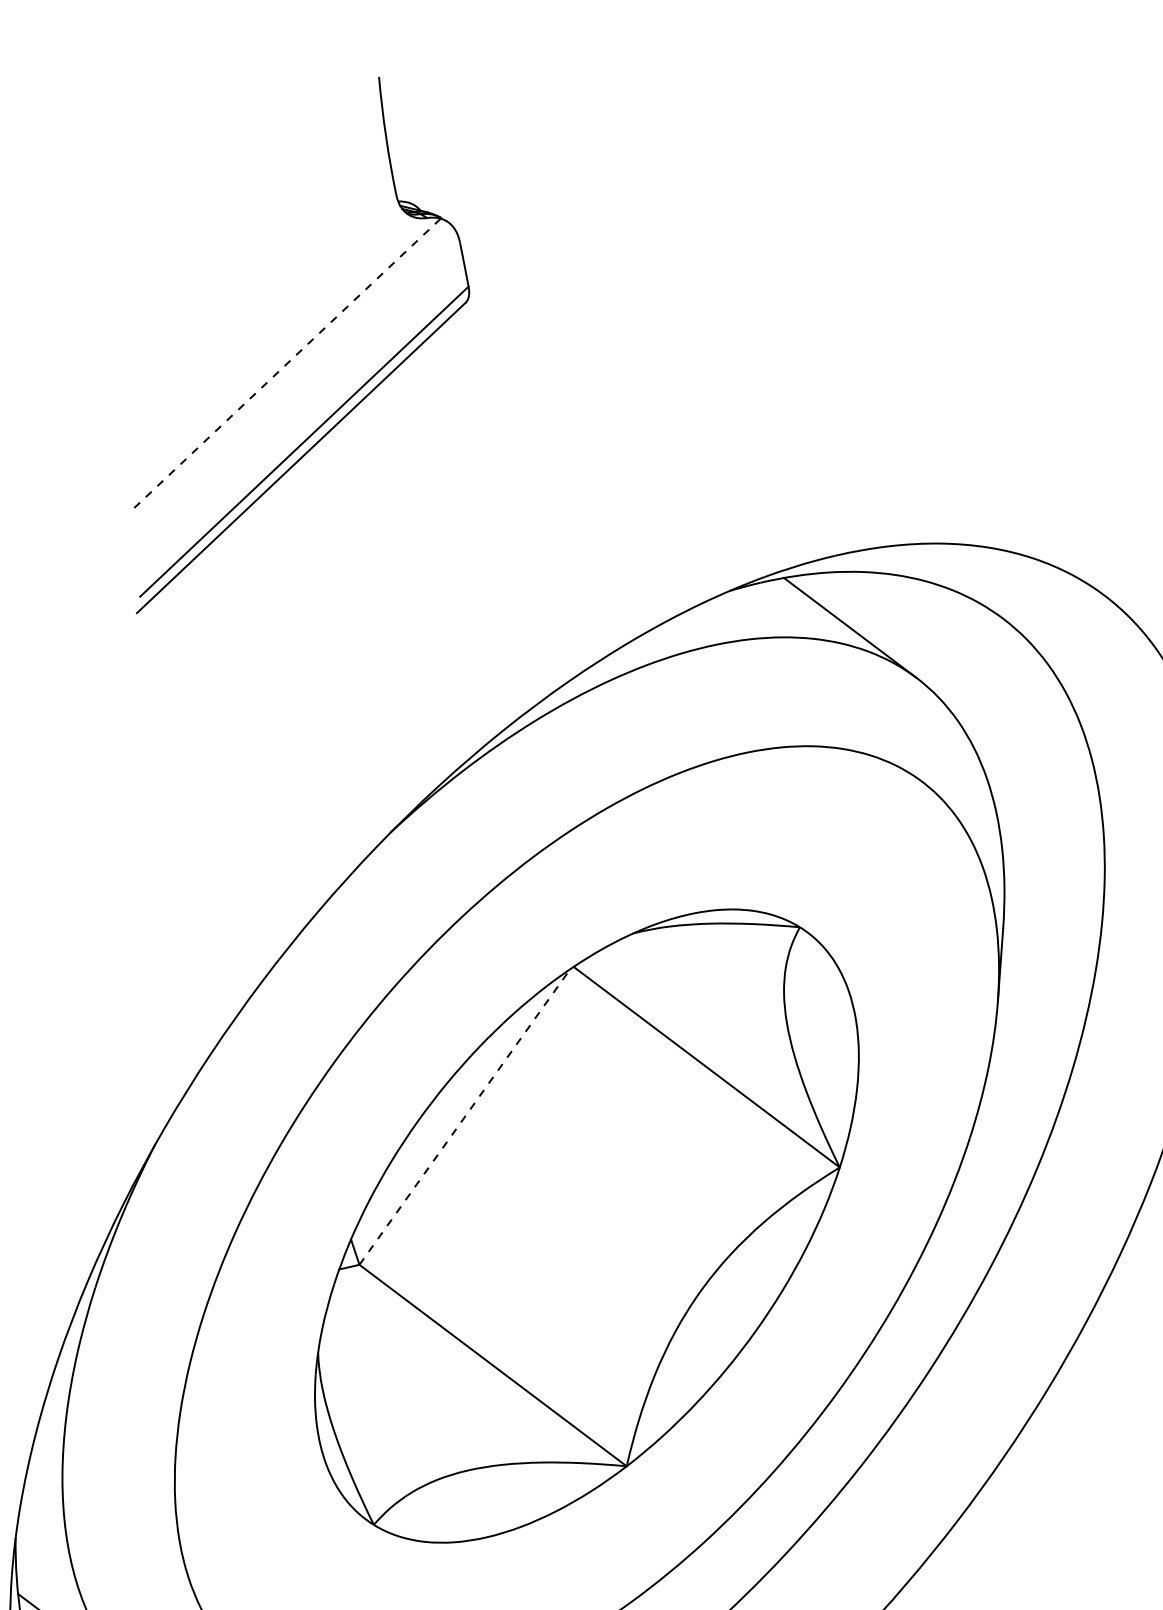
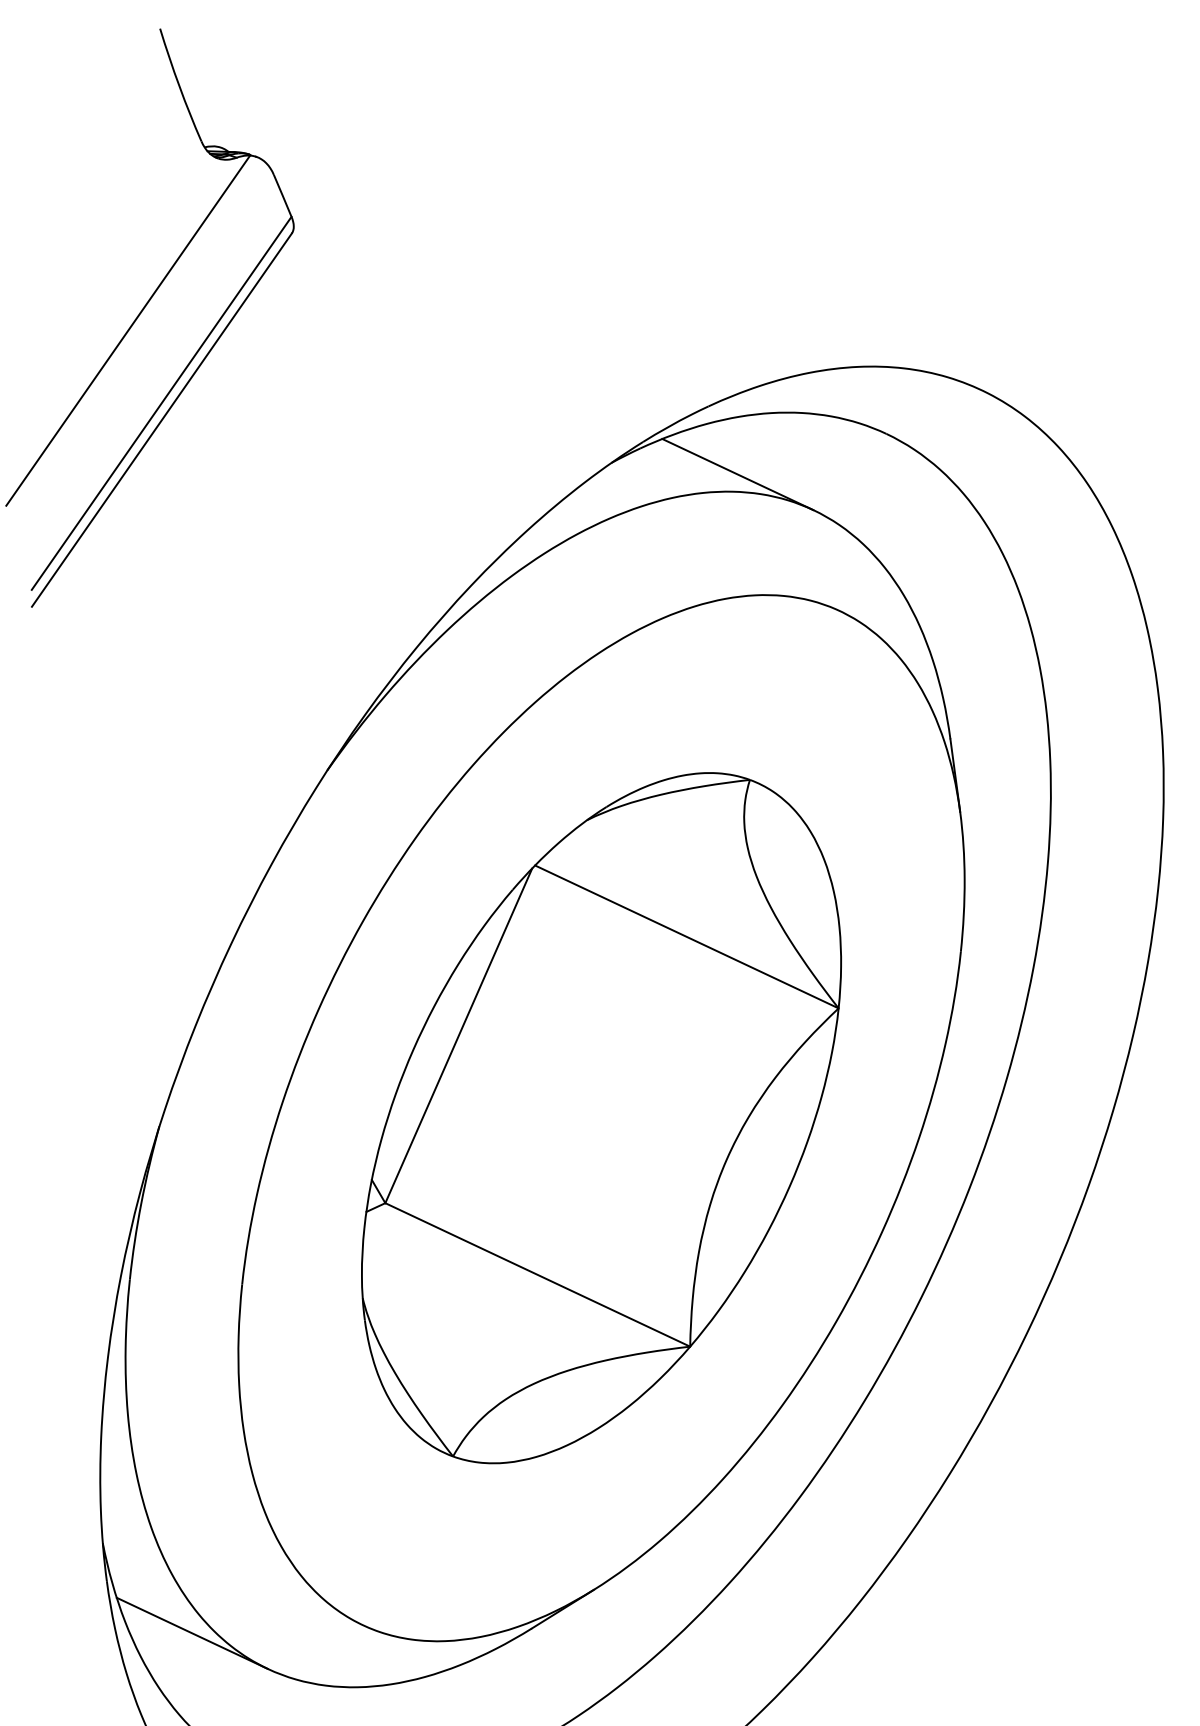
line: (285, 364) -> (127, 331), dashed -> solid
line: (464, 1116) -> (458, 1035), dashed -> solid

